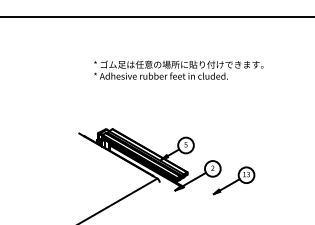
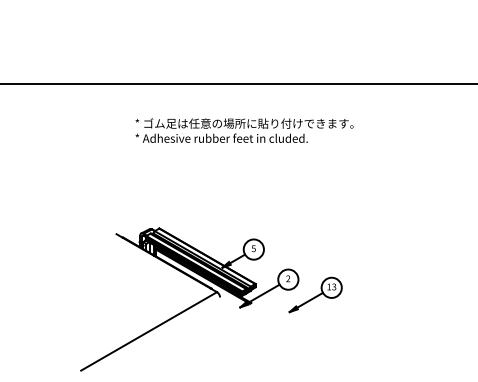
text: (178, 70) -> (244, 130), moved

